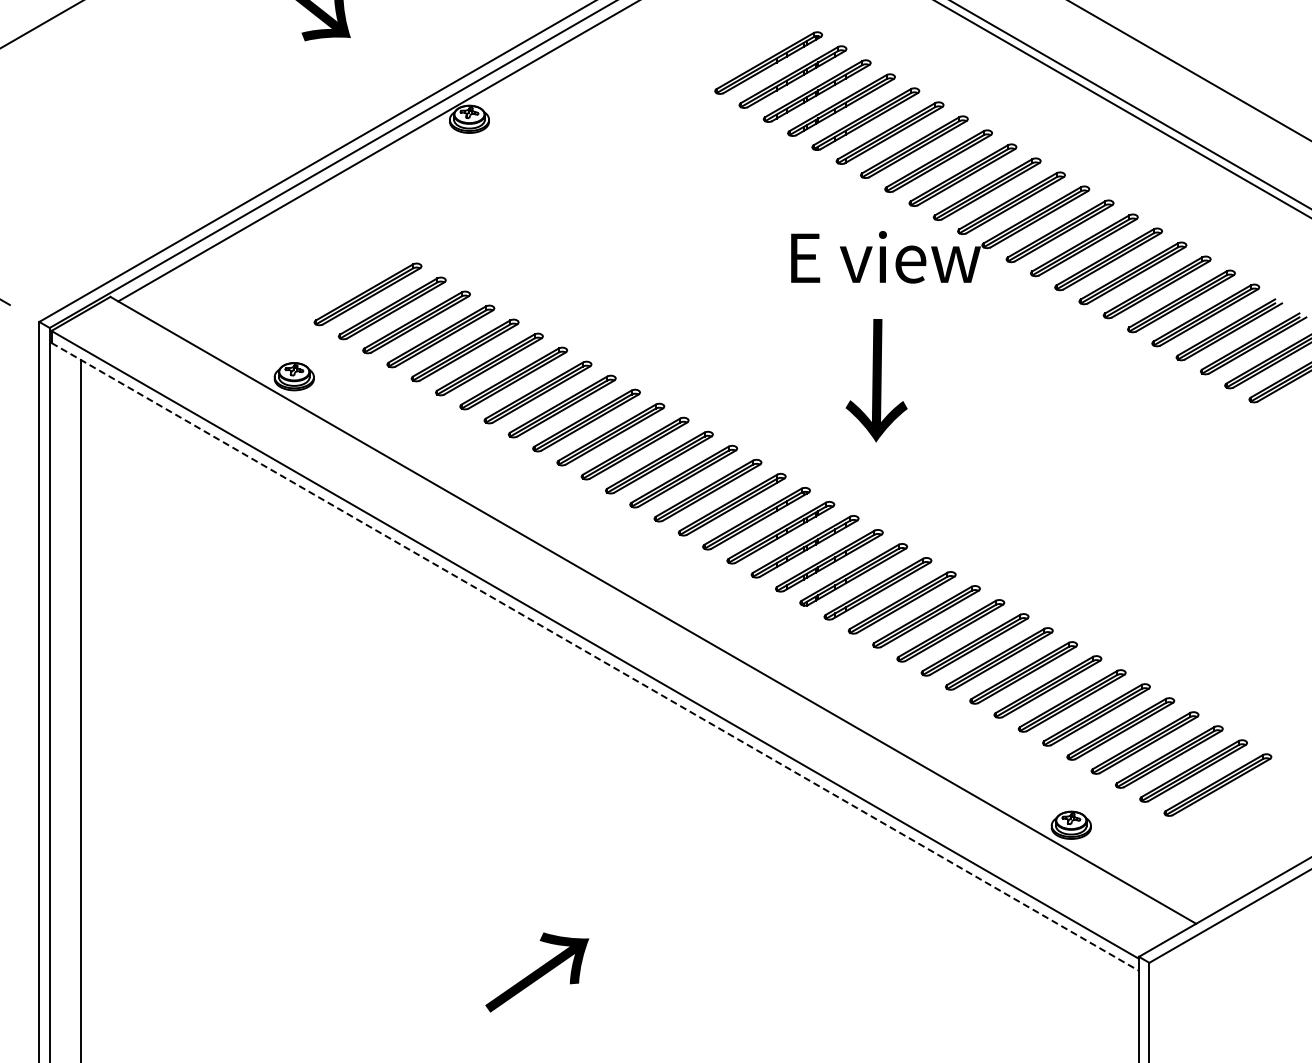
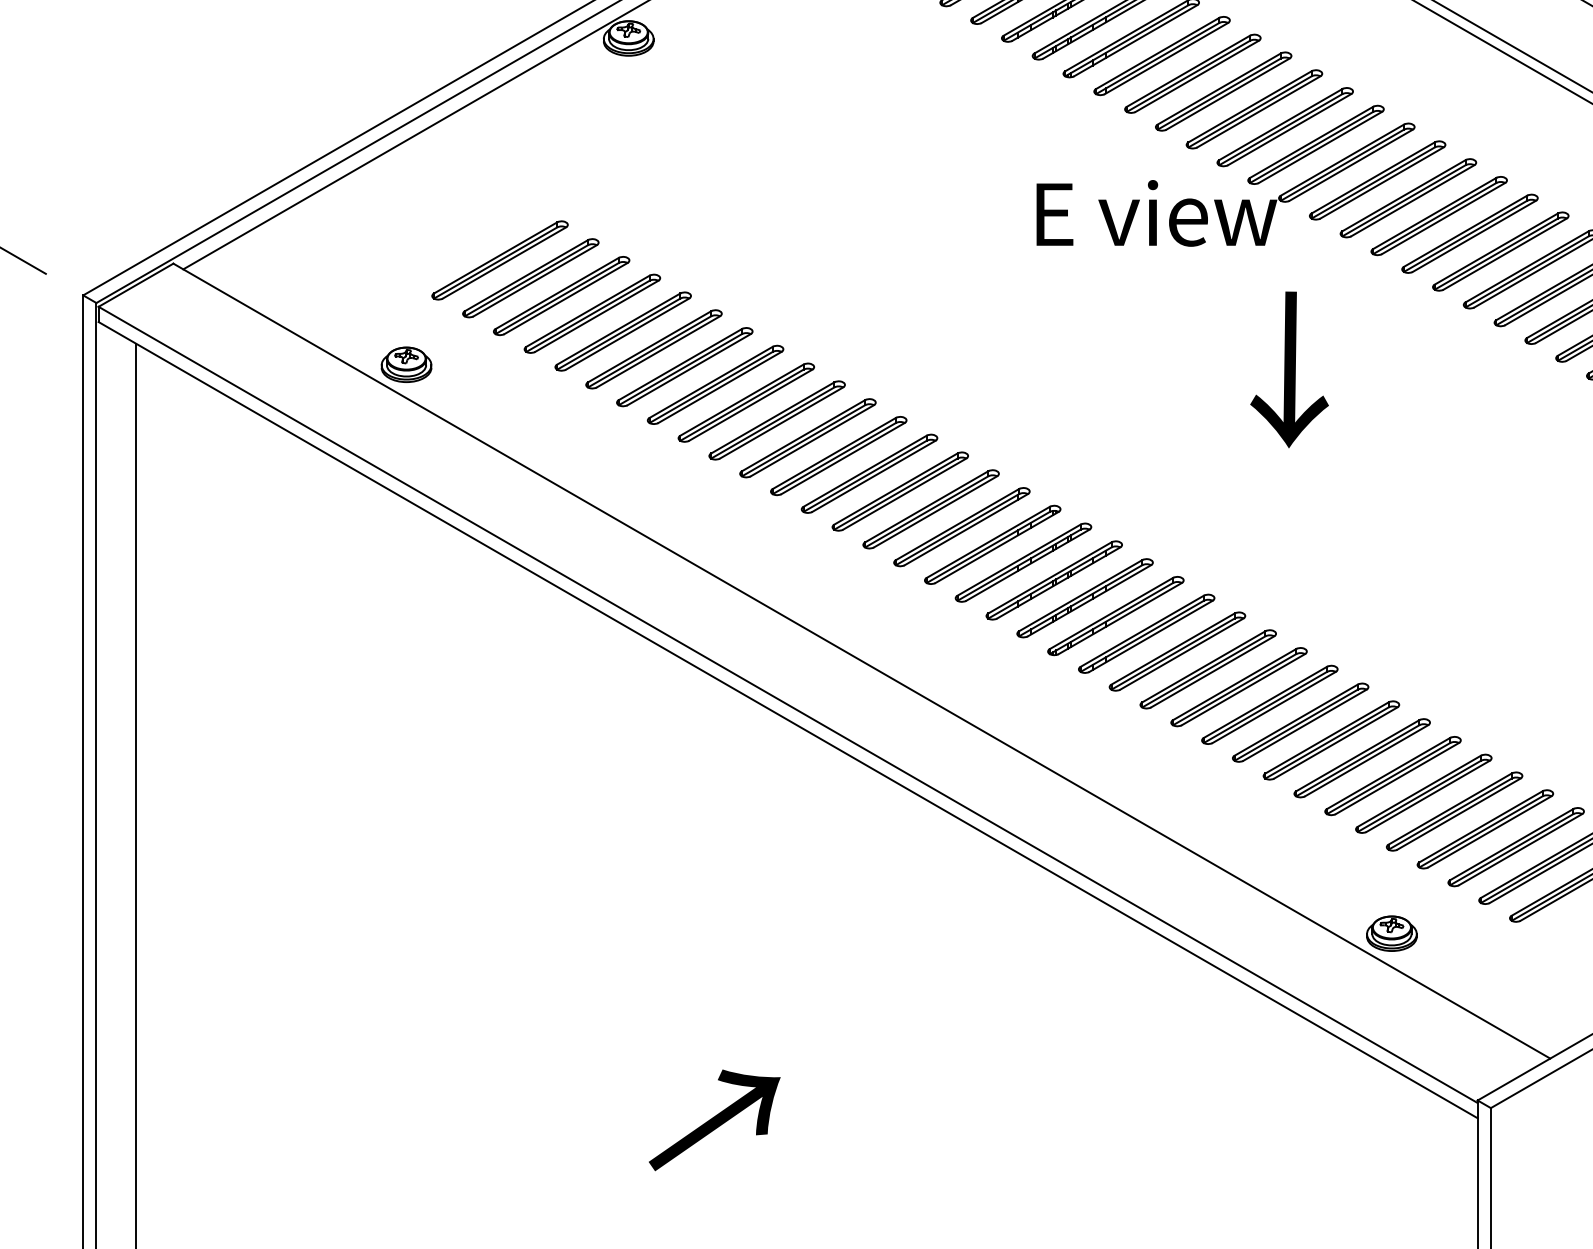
text: (876, 380) -> (1289, 369), moved
line: (595, 656) -> (788, 719), dashed -> solid

